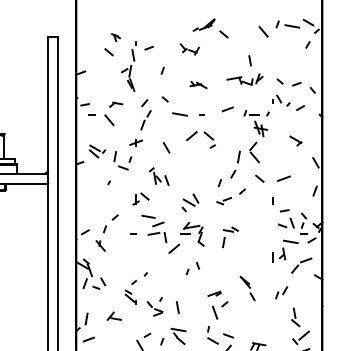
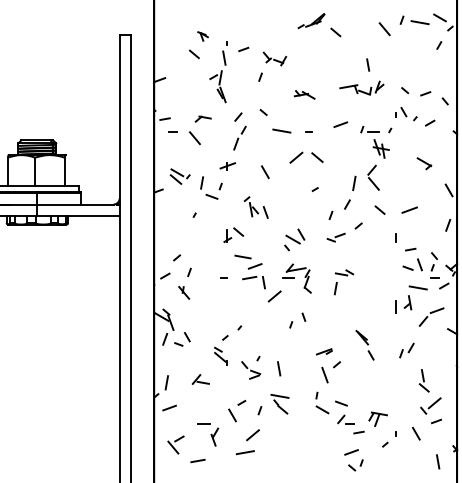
part: (189, 49) -> (274, 58), moved
line: (212, 146) -> (314, 189), moved
line: (115, 217) -> (177, 257), moved

